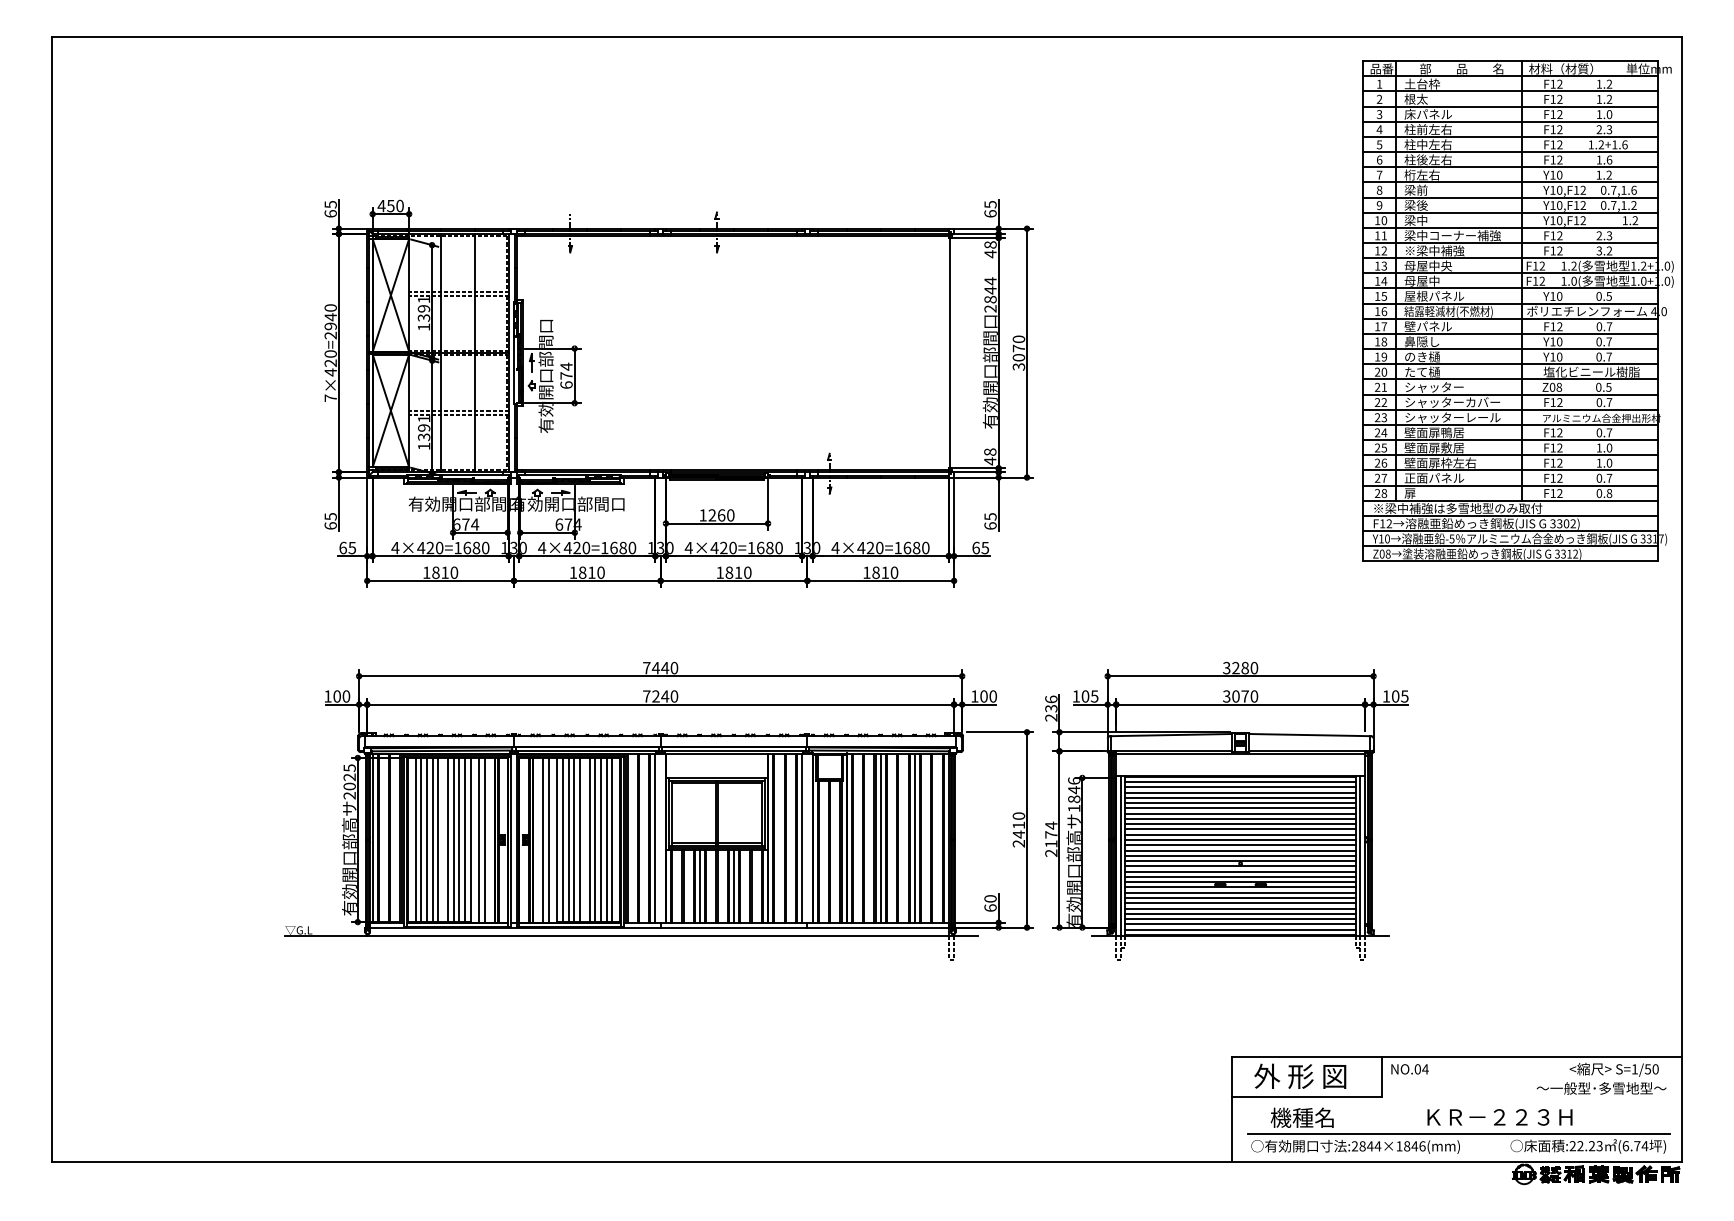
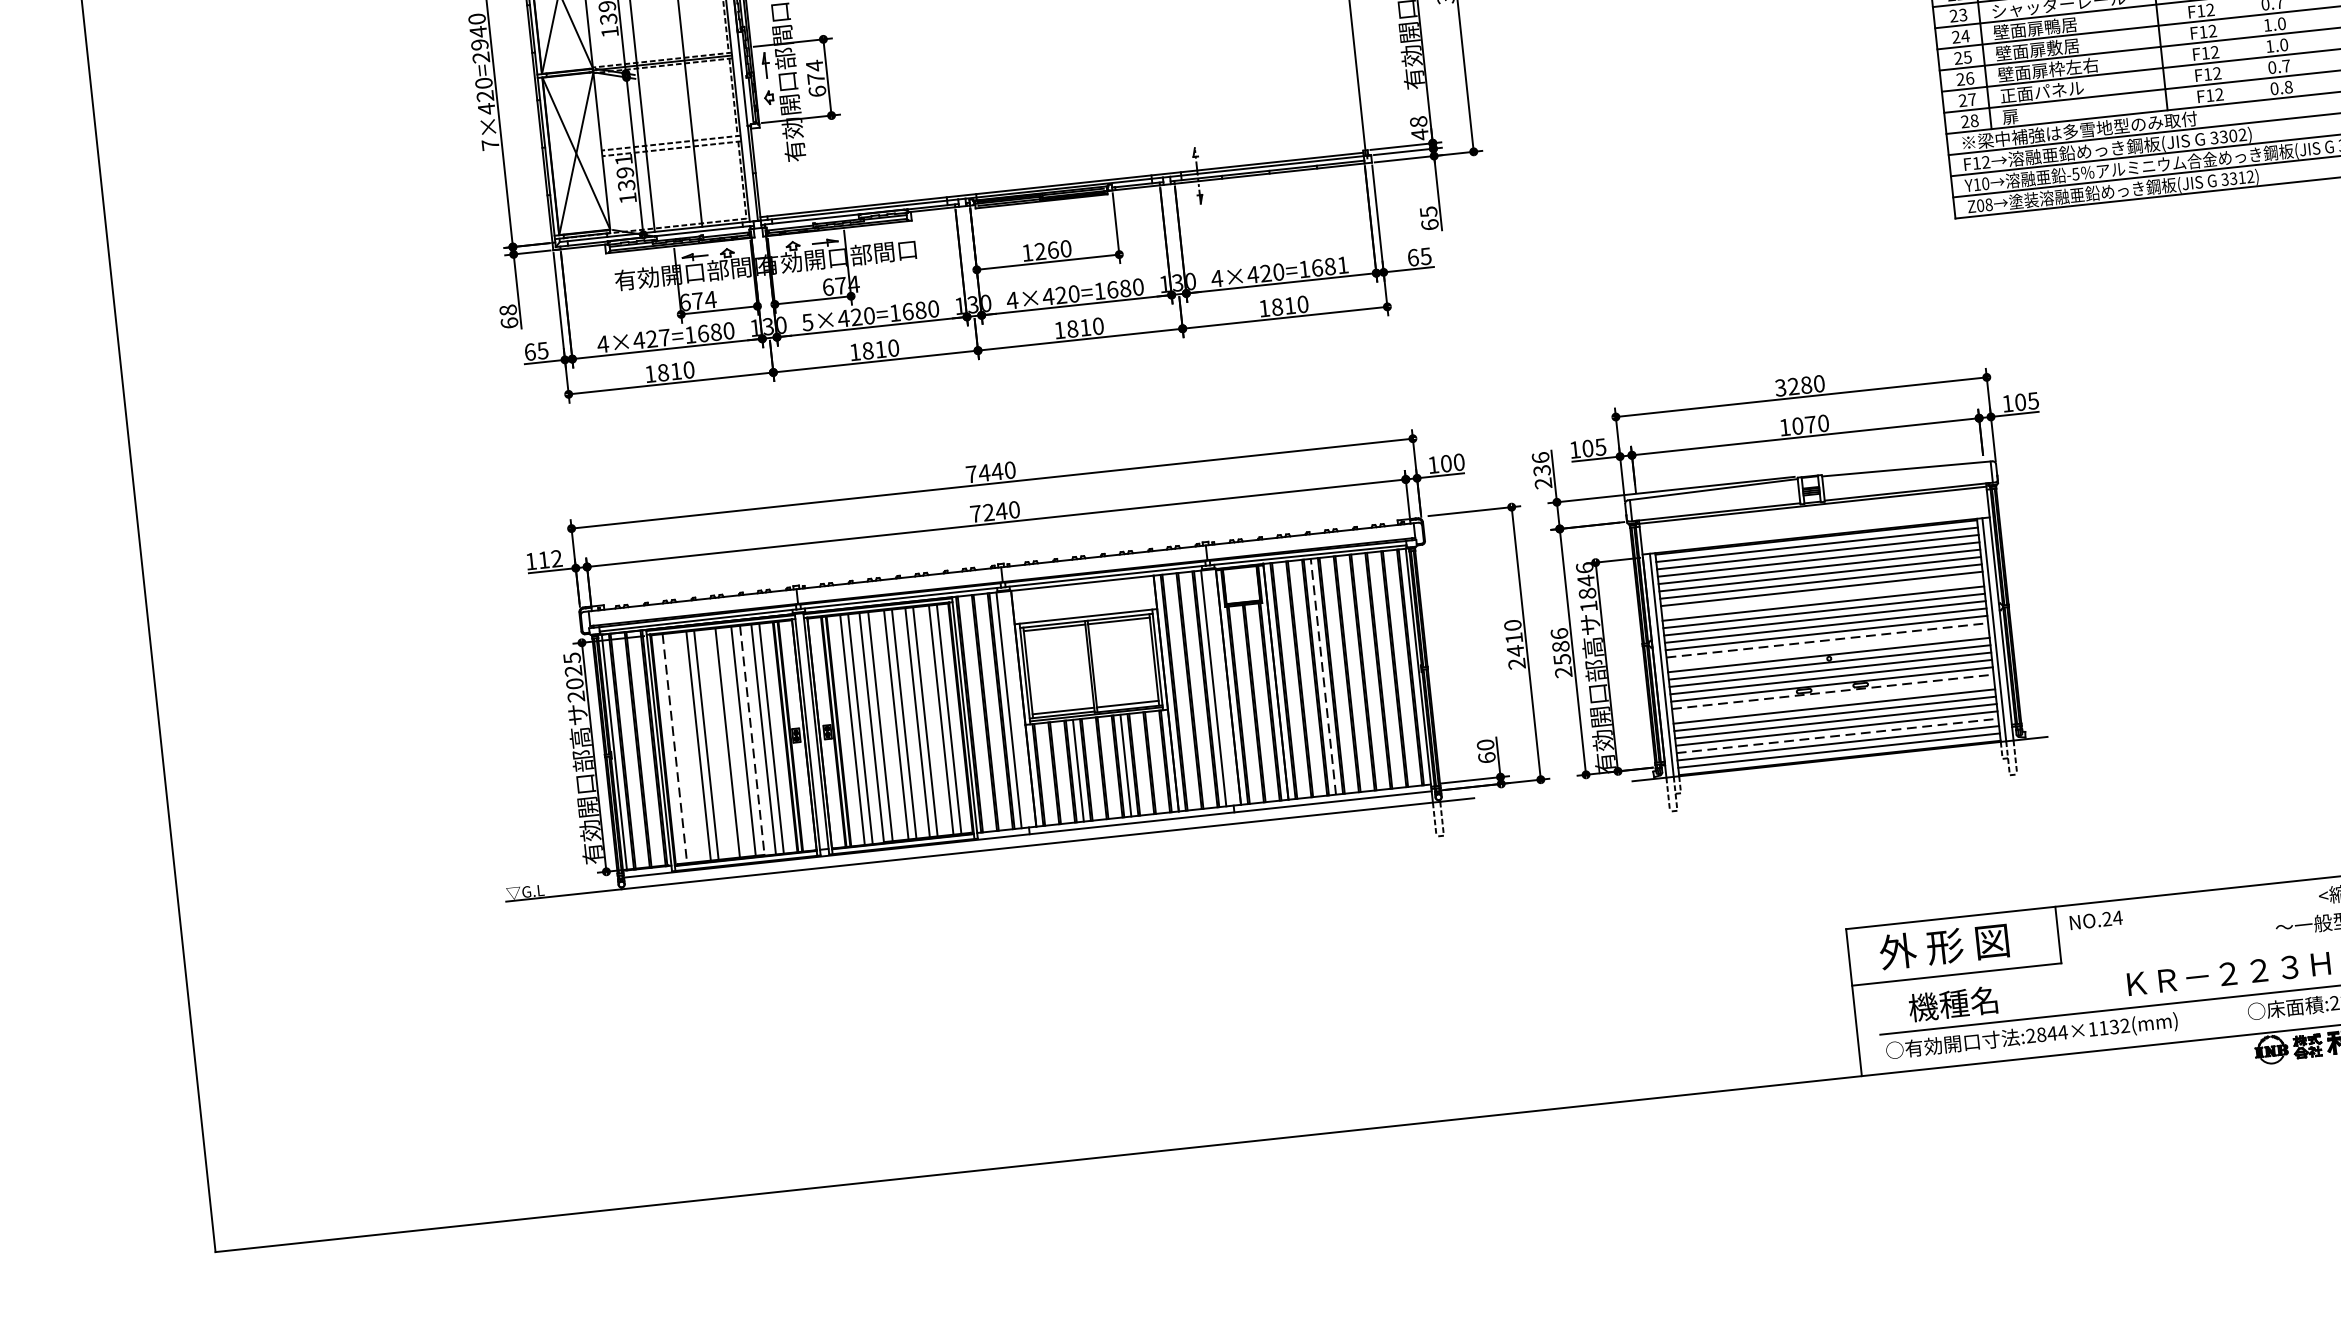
text: (330, 516) -> (507, 310), 65 -> 68
text: (439, 547) -> (664, 337), 4×420=1680 -> 4×427=1680
text: (925, 547) -> (1342, 264), 4×420=1680 -> 4×420=1681
text: (542, 548) -> (808, 323), 4×420=1680 -> 5×420=1680
text: (341, 696) -> (550, 559), 100 -> 112
text: (1226, 696) -> (1784, 427), 3070 -> 1070
line: (1240, 818) -> (1822, 595), removed
text: (1051, 834) -> (1561, 646), 2174 -> 2586
line: (914, 837) -> (1370, 670), removed
line: (880, 838) -> (1323, 677), solid -> dashed
line: (421, 839) -> (682, 747), removed
line: (427, 839) -> (691, 746), removed
line: (447, 839) -> (719, 743), removed
line: (459, 839) -> (735, 741), removed
line: (568, 839) -> (887, 725), removed
line: (600, 839) -> (932, 720), removed
line: (415, 840) -> (674, 749), solid -> dashed
line: (471, 840) -> (752, 740), solid -> dashed
line: (1241, 850) -> (1828, 640), solid -> dashed
line: (1240, 855) -> (1827, 647), removed
line: (1241, 887) -> (1834, 691), solid -> dashed
line: (1240, 892) -> (1833, 698), removed
line: (1241, 919) -> (1838, 736), solid -> dashed
text: (1417, 1069) -> (2106, 919), NO.04 -> NO.24
text: (1414, 1146) -> (2113, 1027), :2844×1846(mm) -> :2844×1132(mm)

